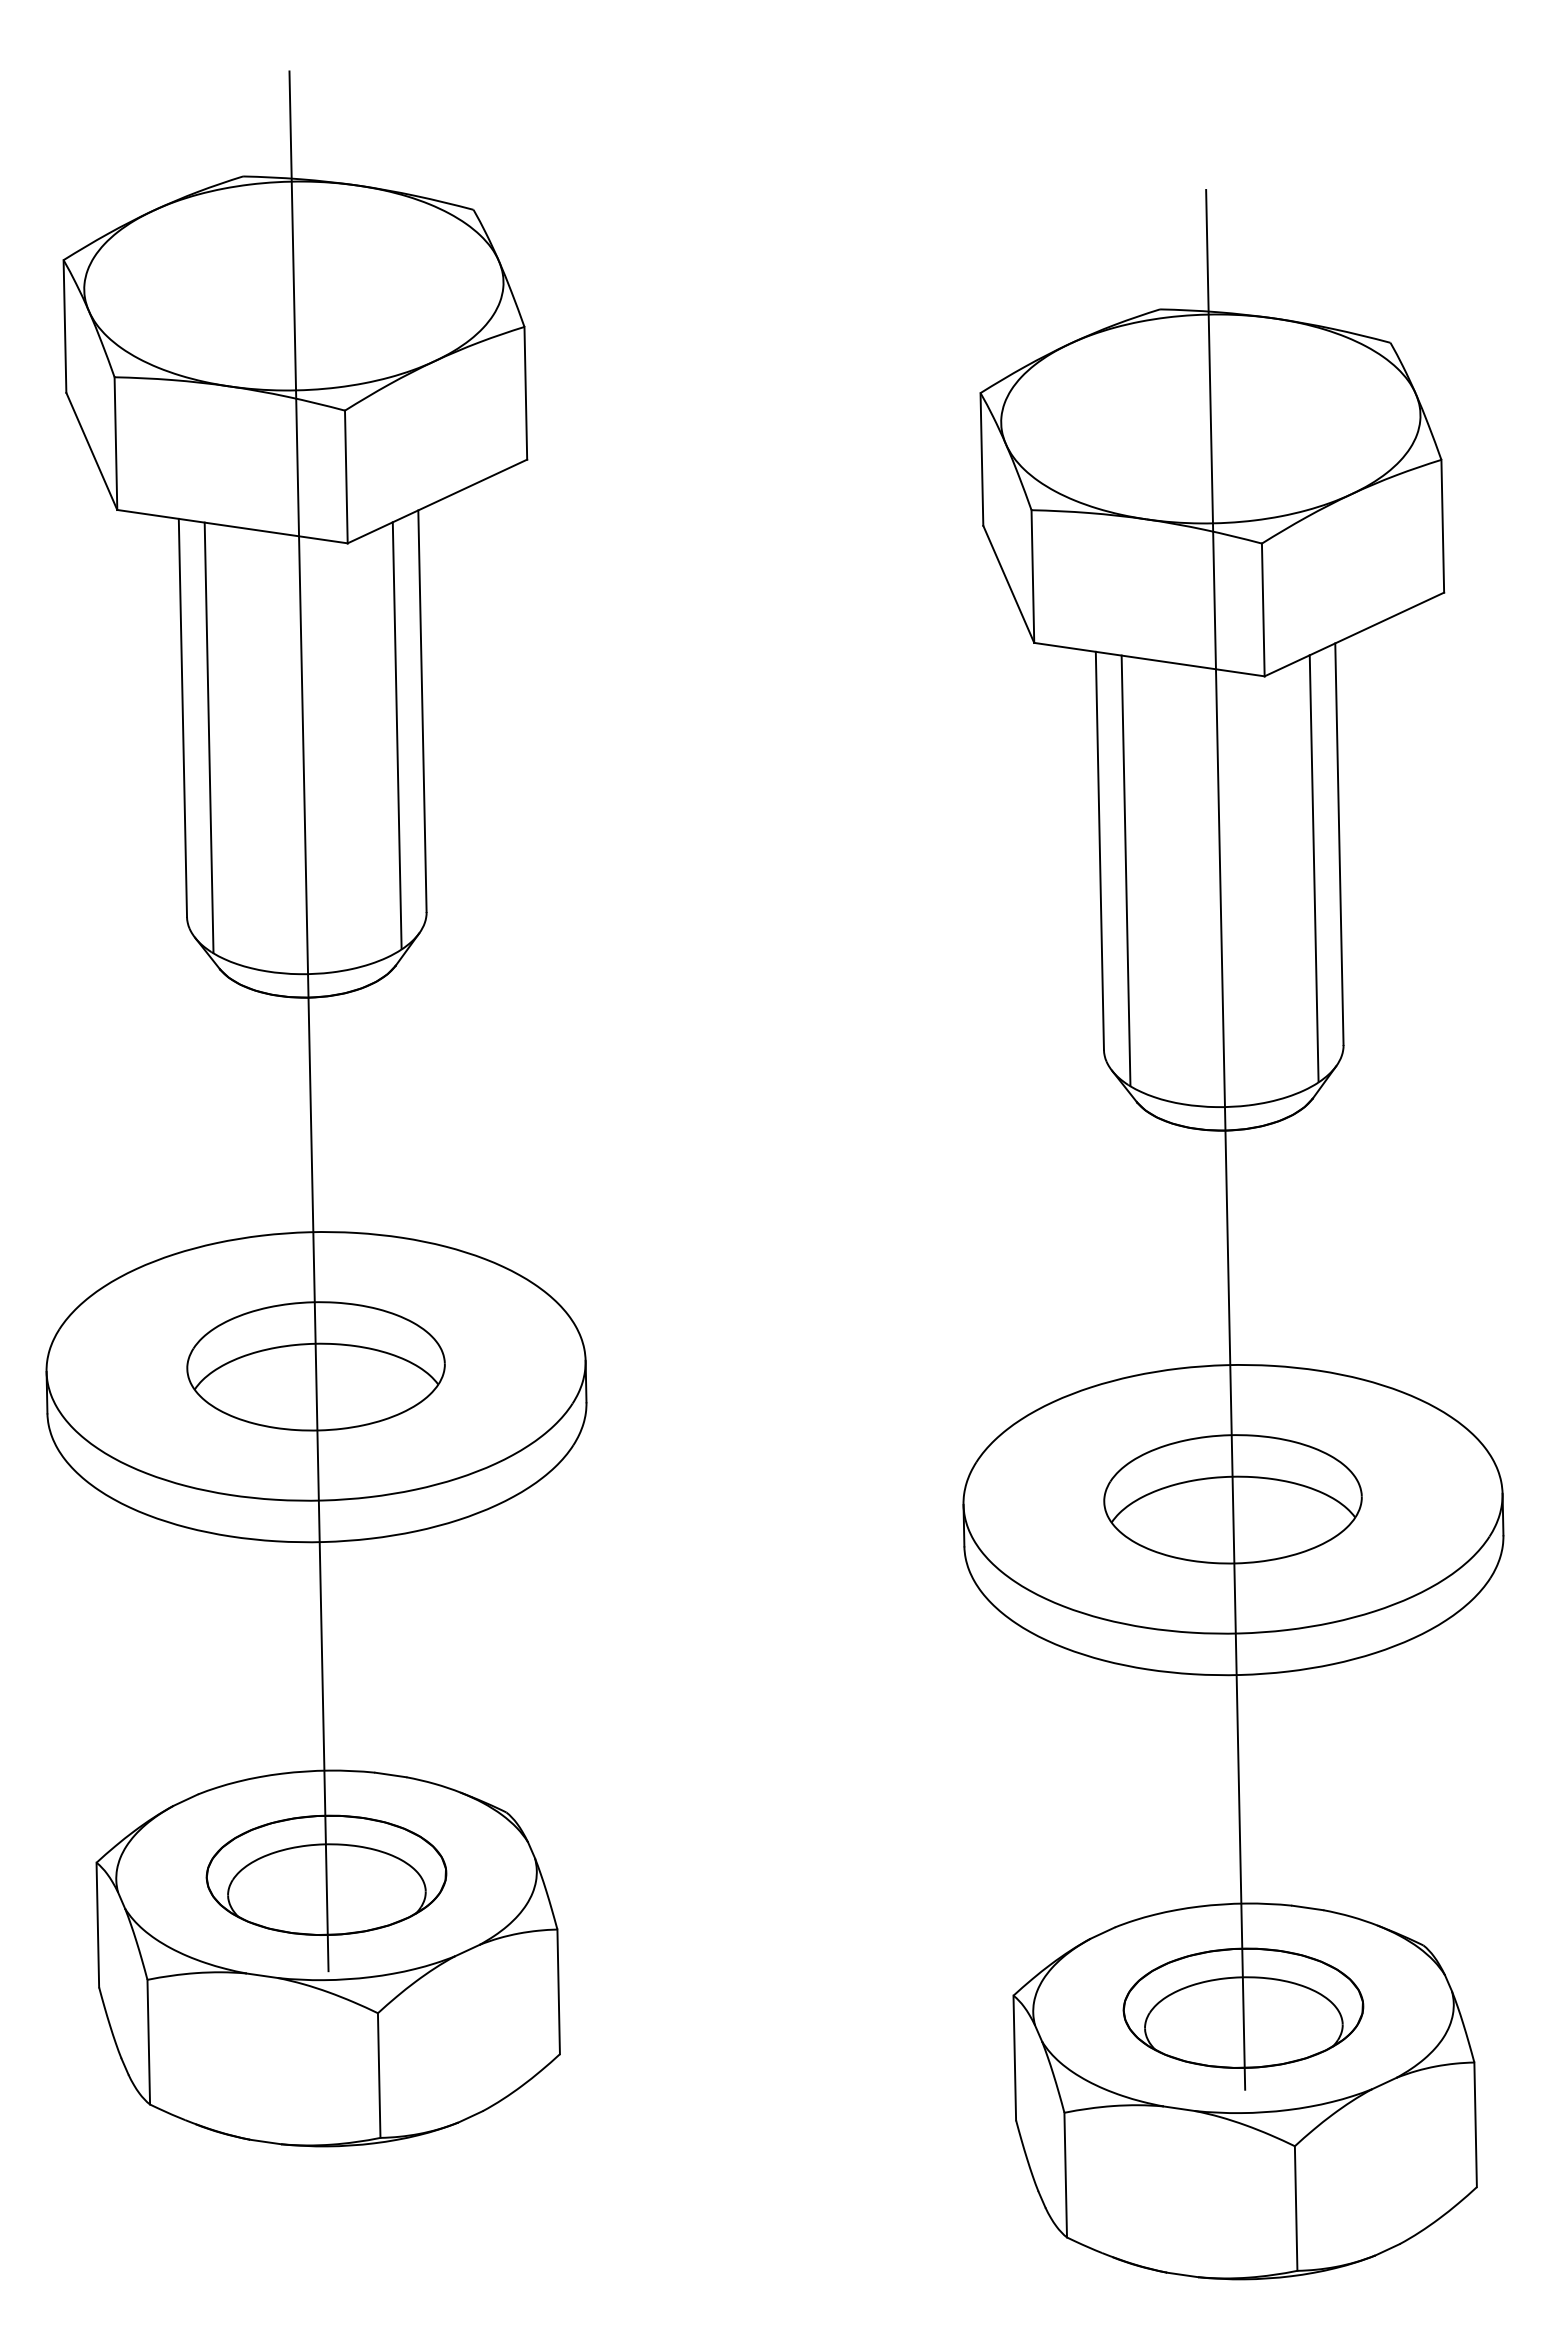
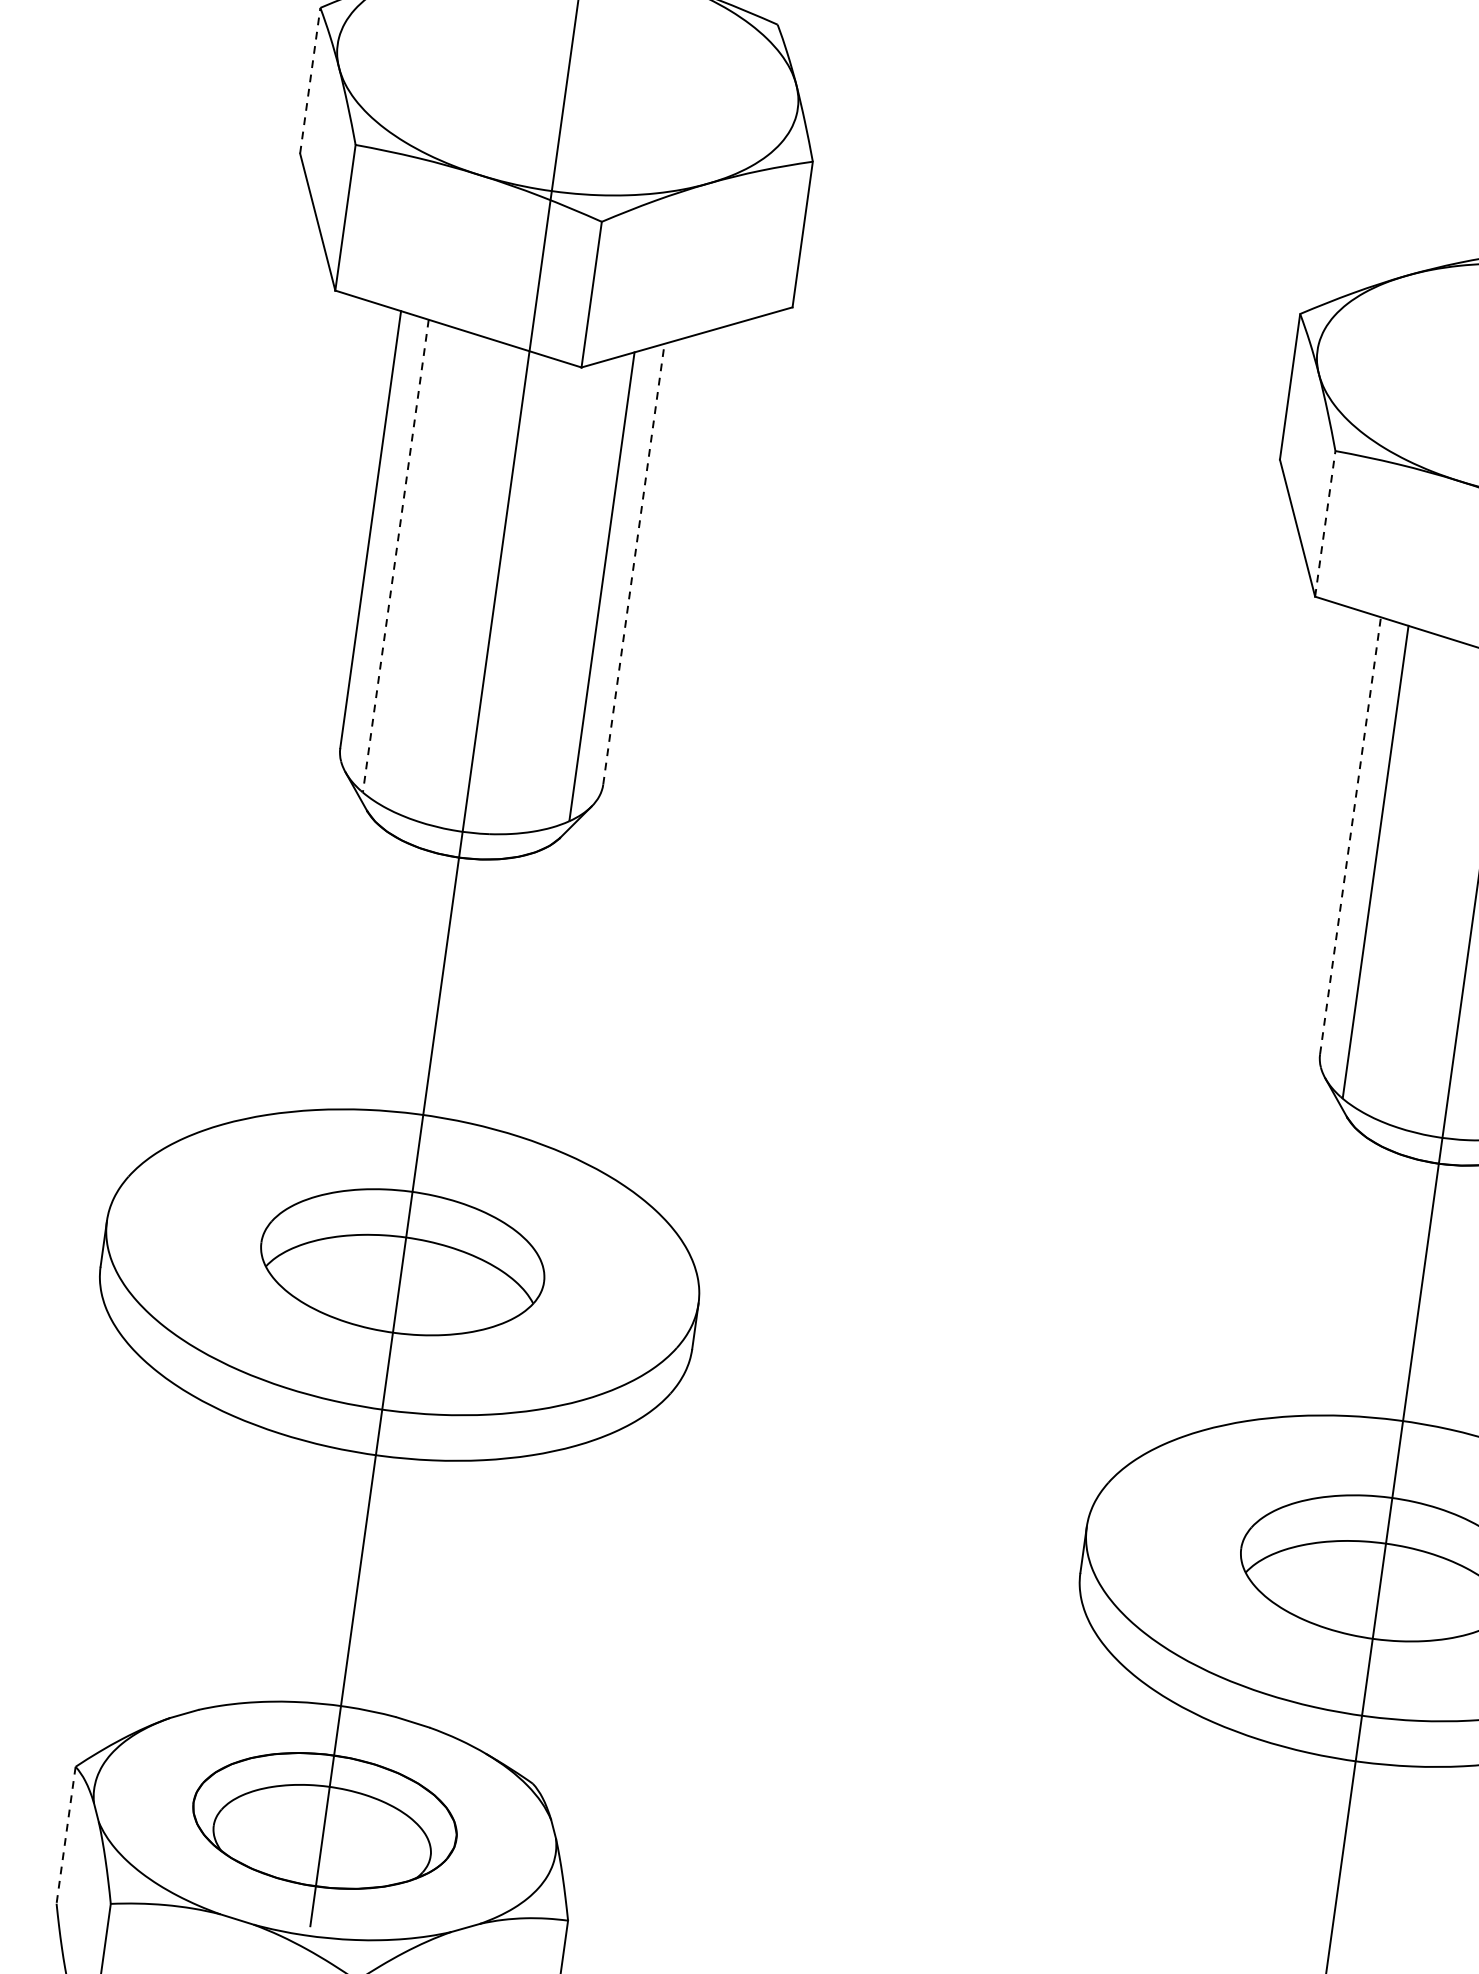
line: (64, 326) -> (309, 80), solid -> dashed
line: (1032, 576) -> (1324, 523), solid -> dashed
line: (422, 711) -> (633, 564), solid -> dashed
line: (209, 738) -> (396, 556), solid -> dashed
line: (1099, 850) -> (1350, 835), solid -> dashed
line: (97, 1925) -> (65, 1835), solid -> dashed

